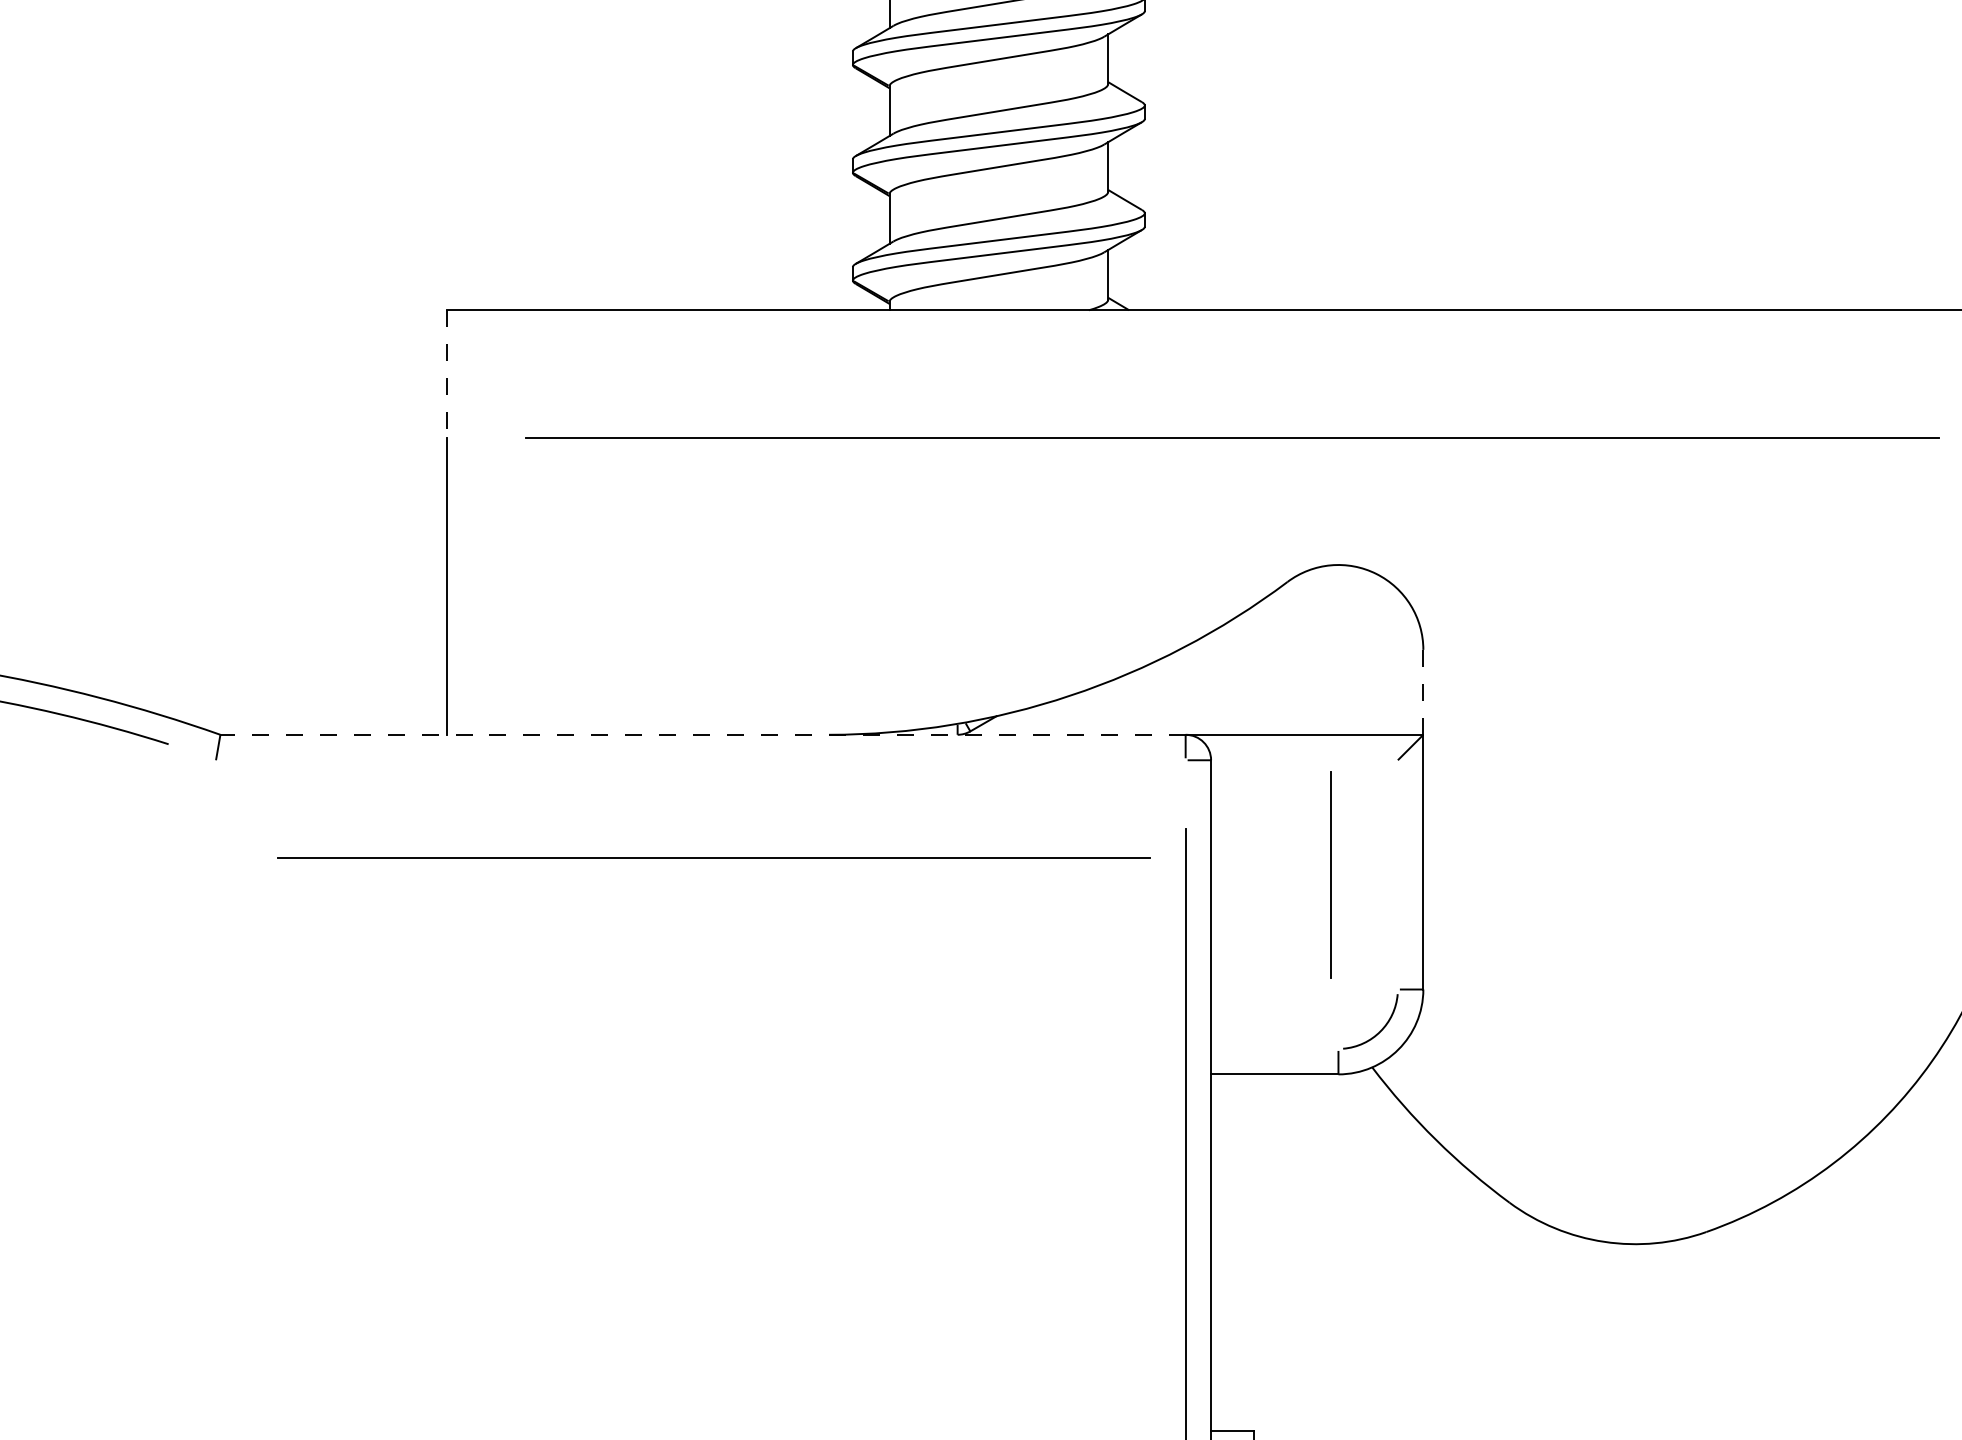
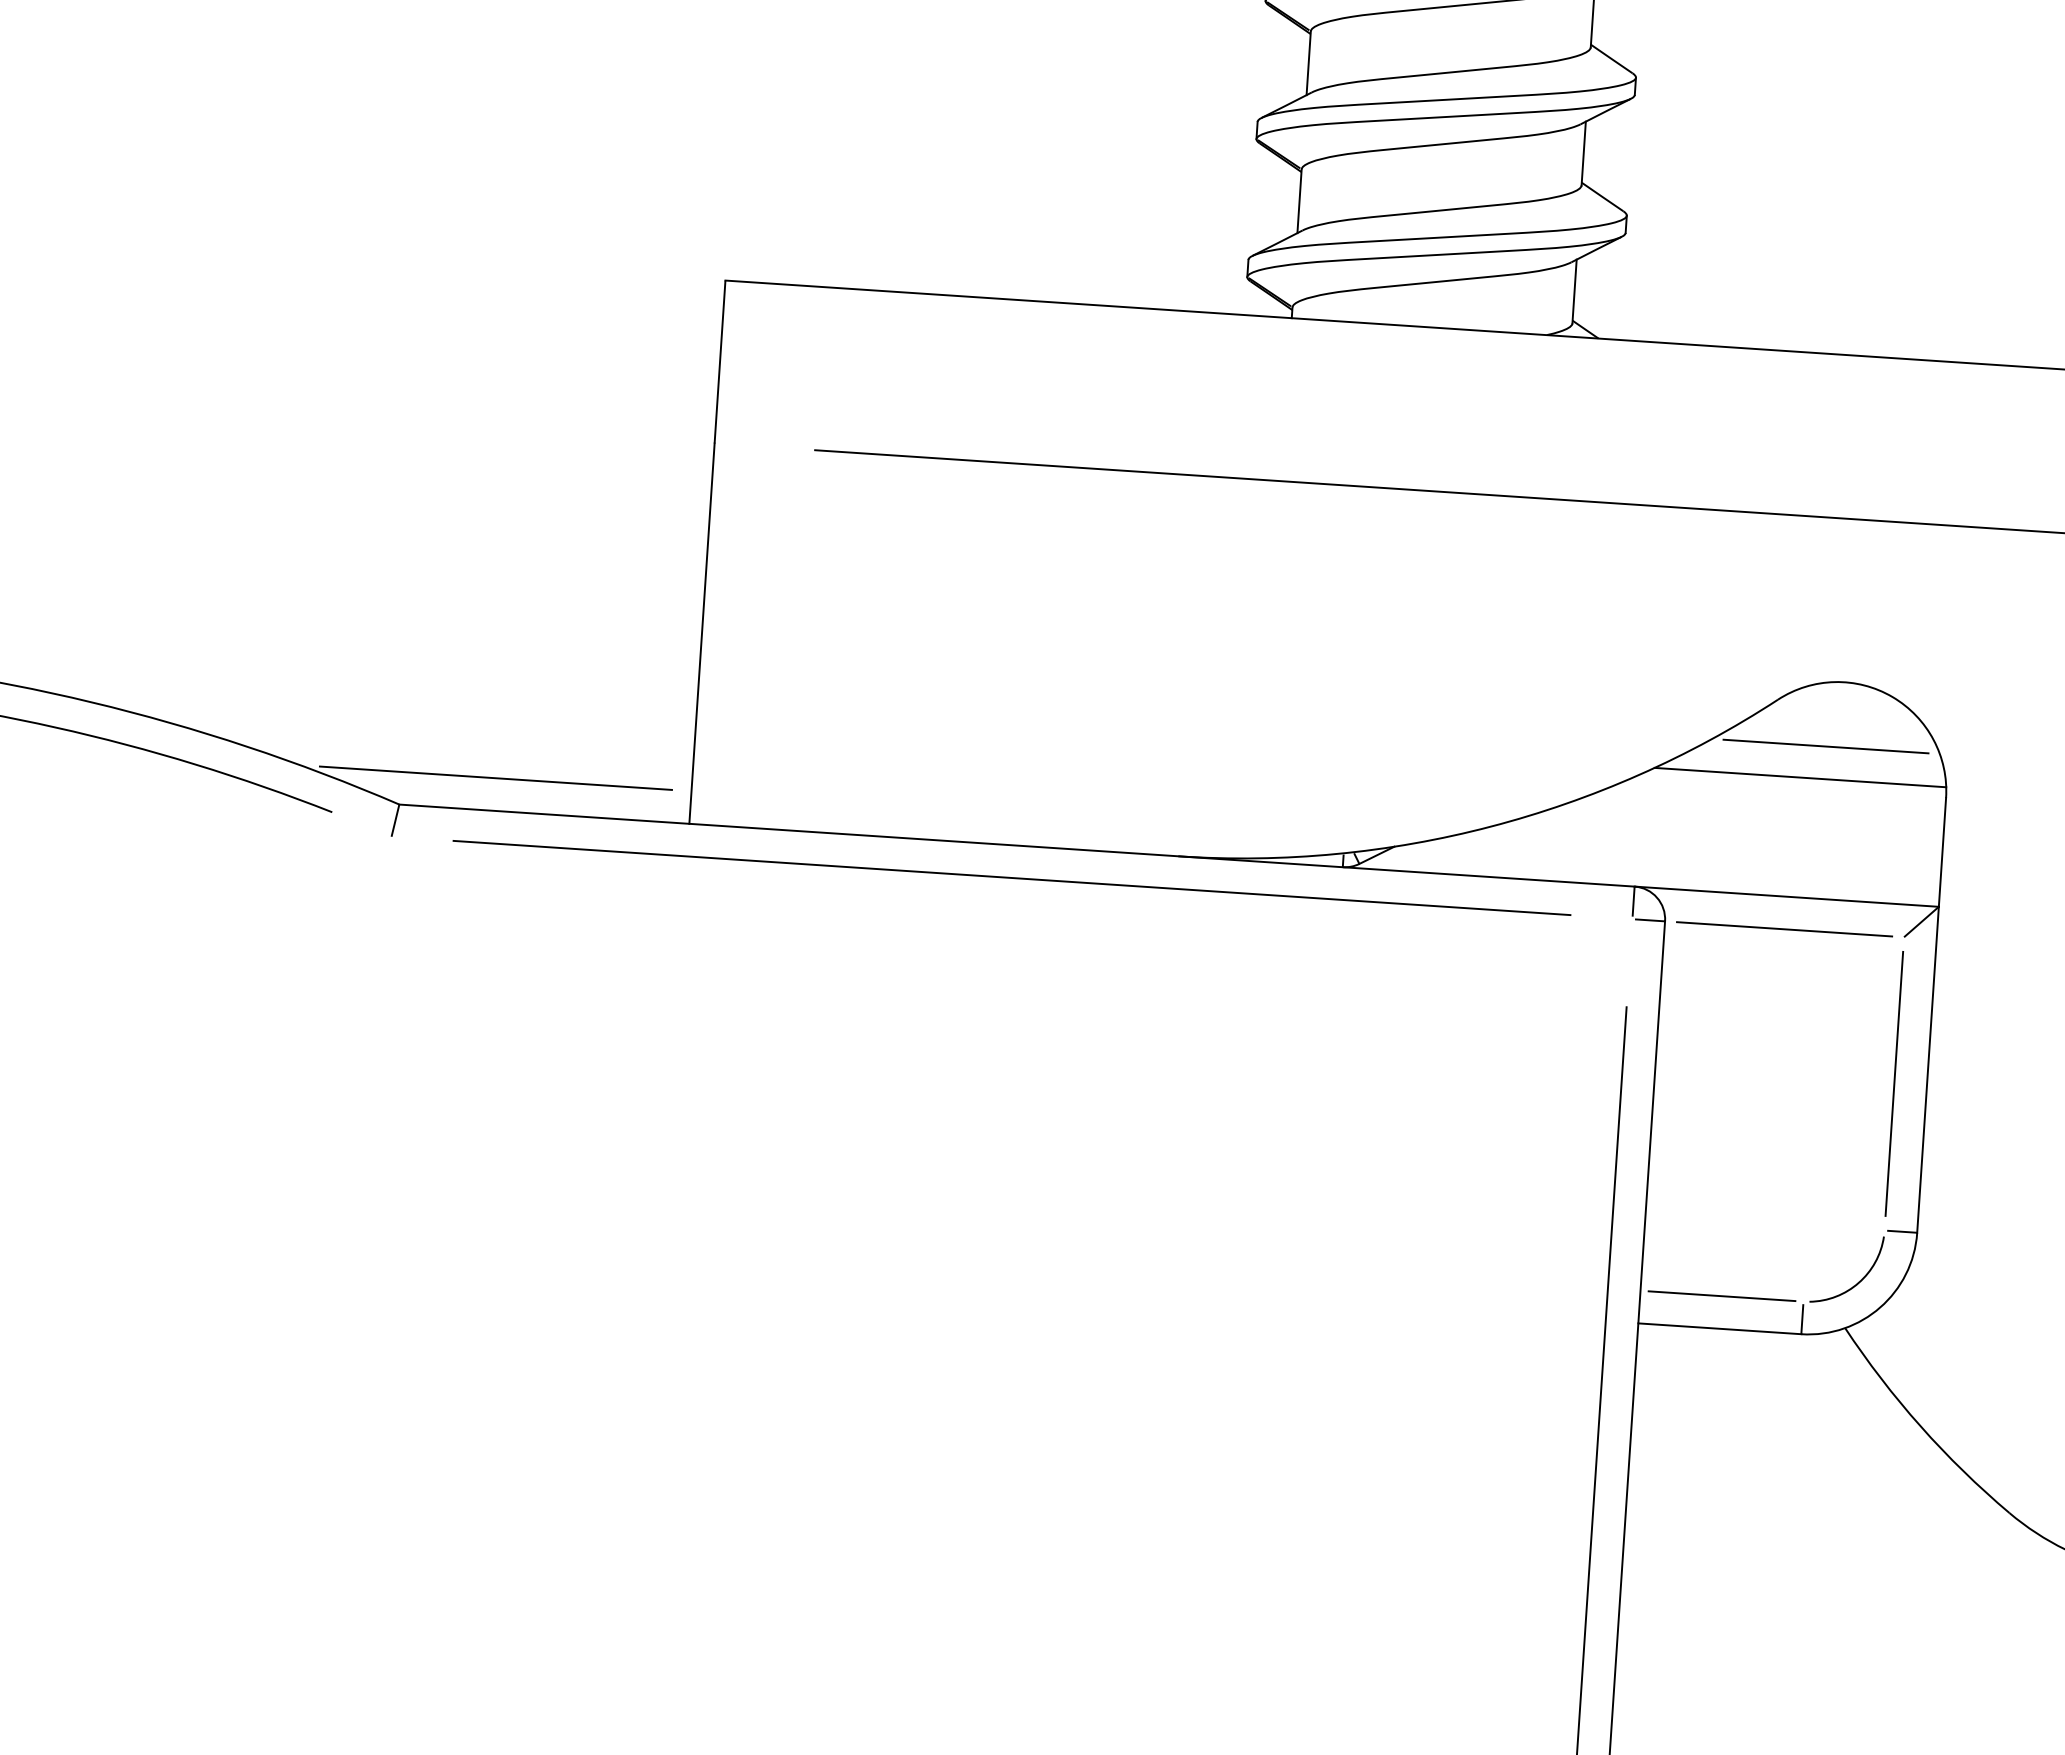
arc: (447, 369) -> (721, 356), dashed -> solid
line: (1327, 615) -> (1826, 745), added
line: (1308, 641) -> (1799, 777), added
line: (1423, 692) -> (1942, 852), dashed -> solid
line: (293, 709) -> (495, 778), added
line: (703, 734) -> (1017, 845), dashed -> solid
line: (1304, 759) -> (1784, 928), added
line: (713, 857) -> (1011, 876), moved
line: (1330, 874) -> (1893, 1083), moved
line: (1274, 1048) -> (1721, 1295), added

